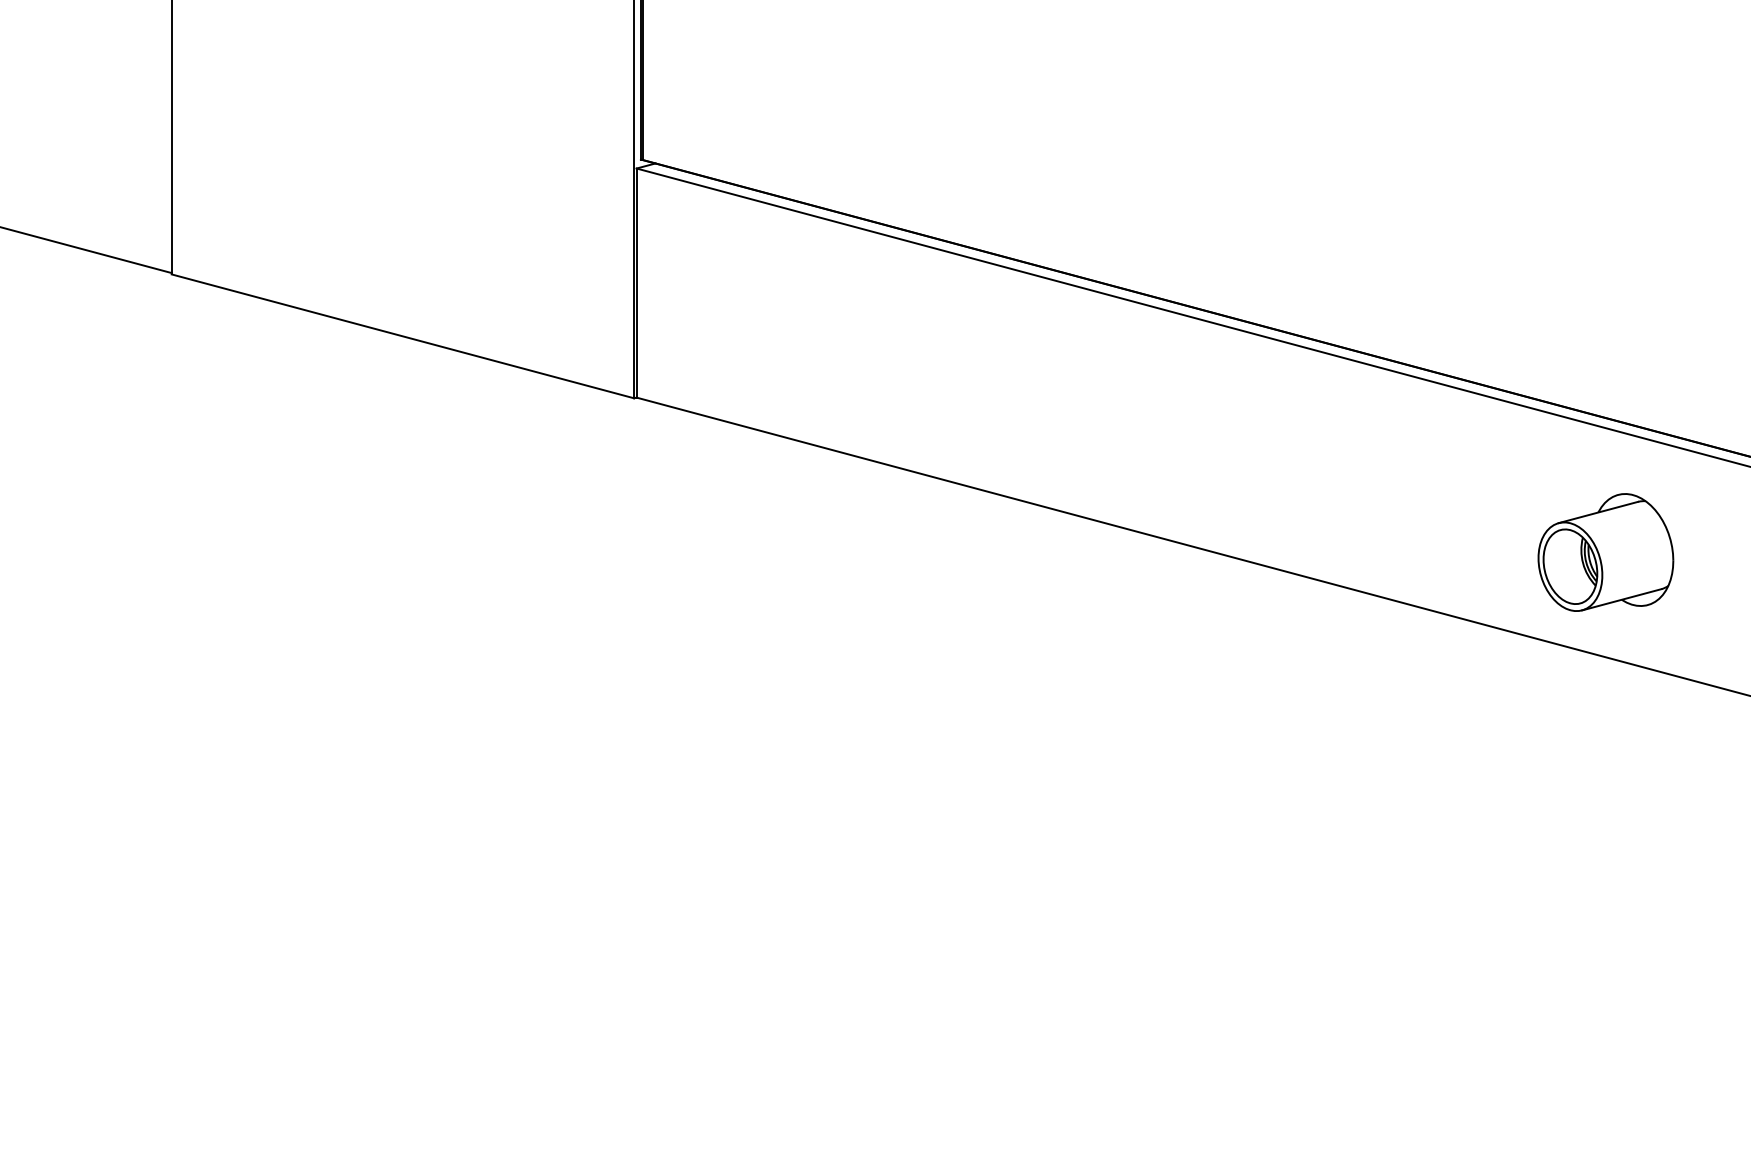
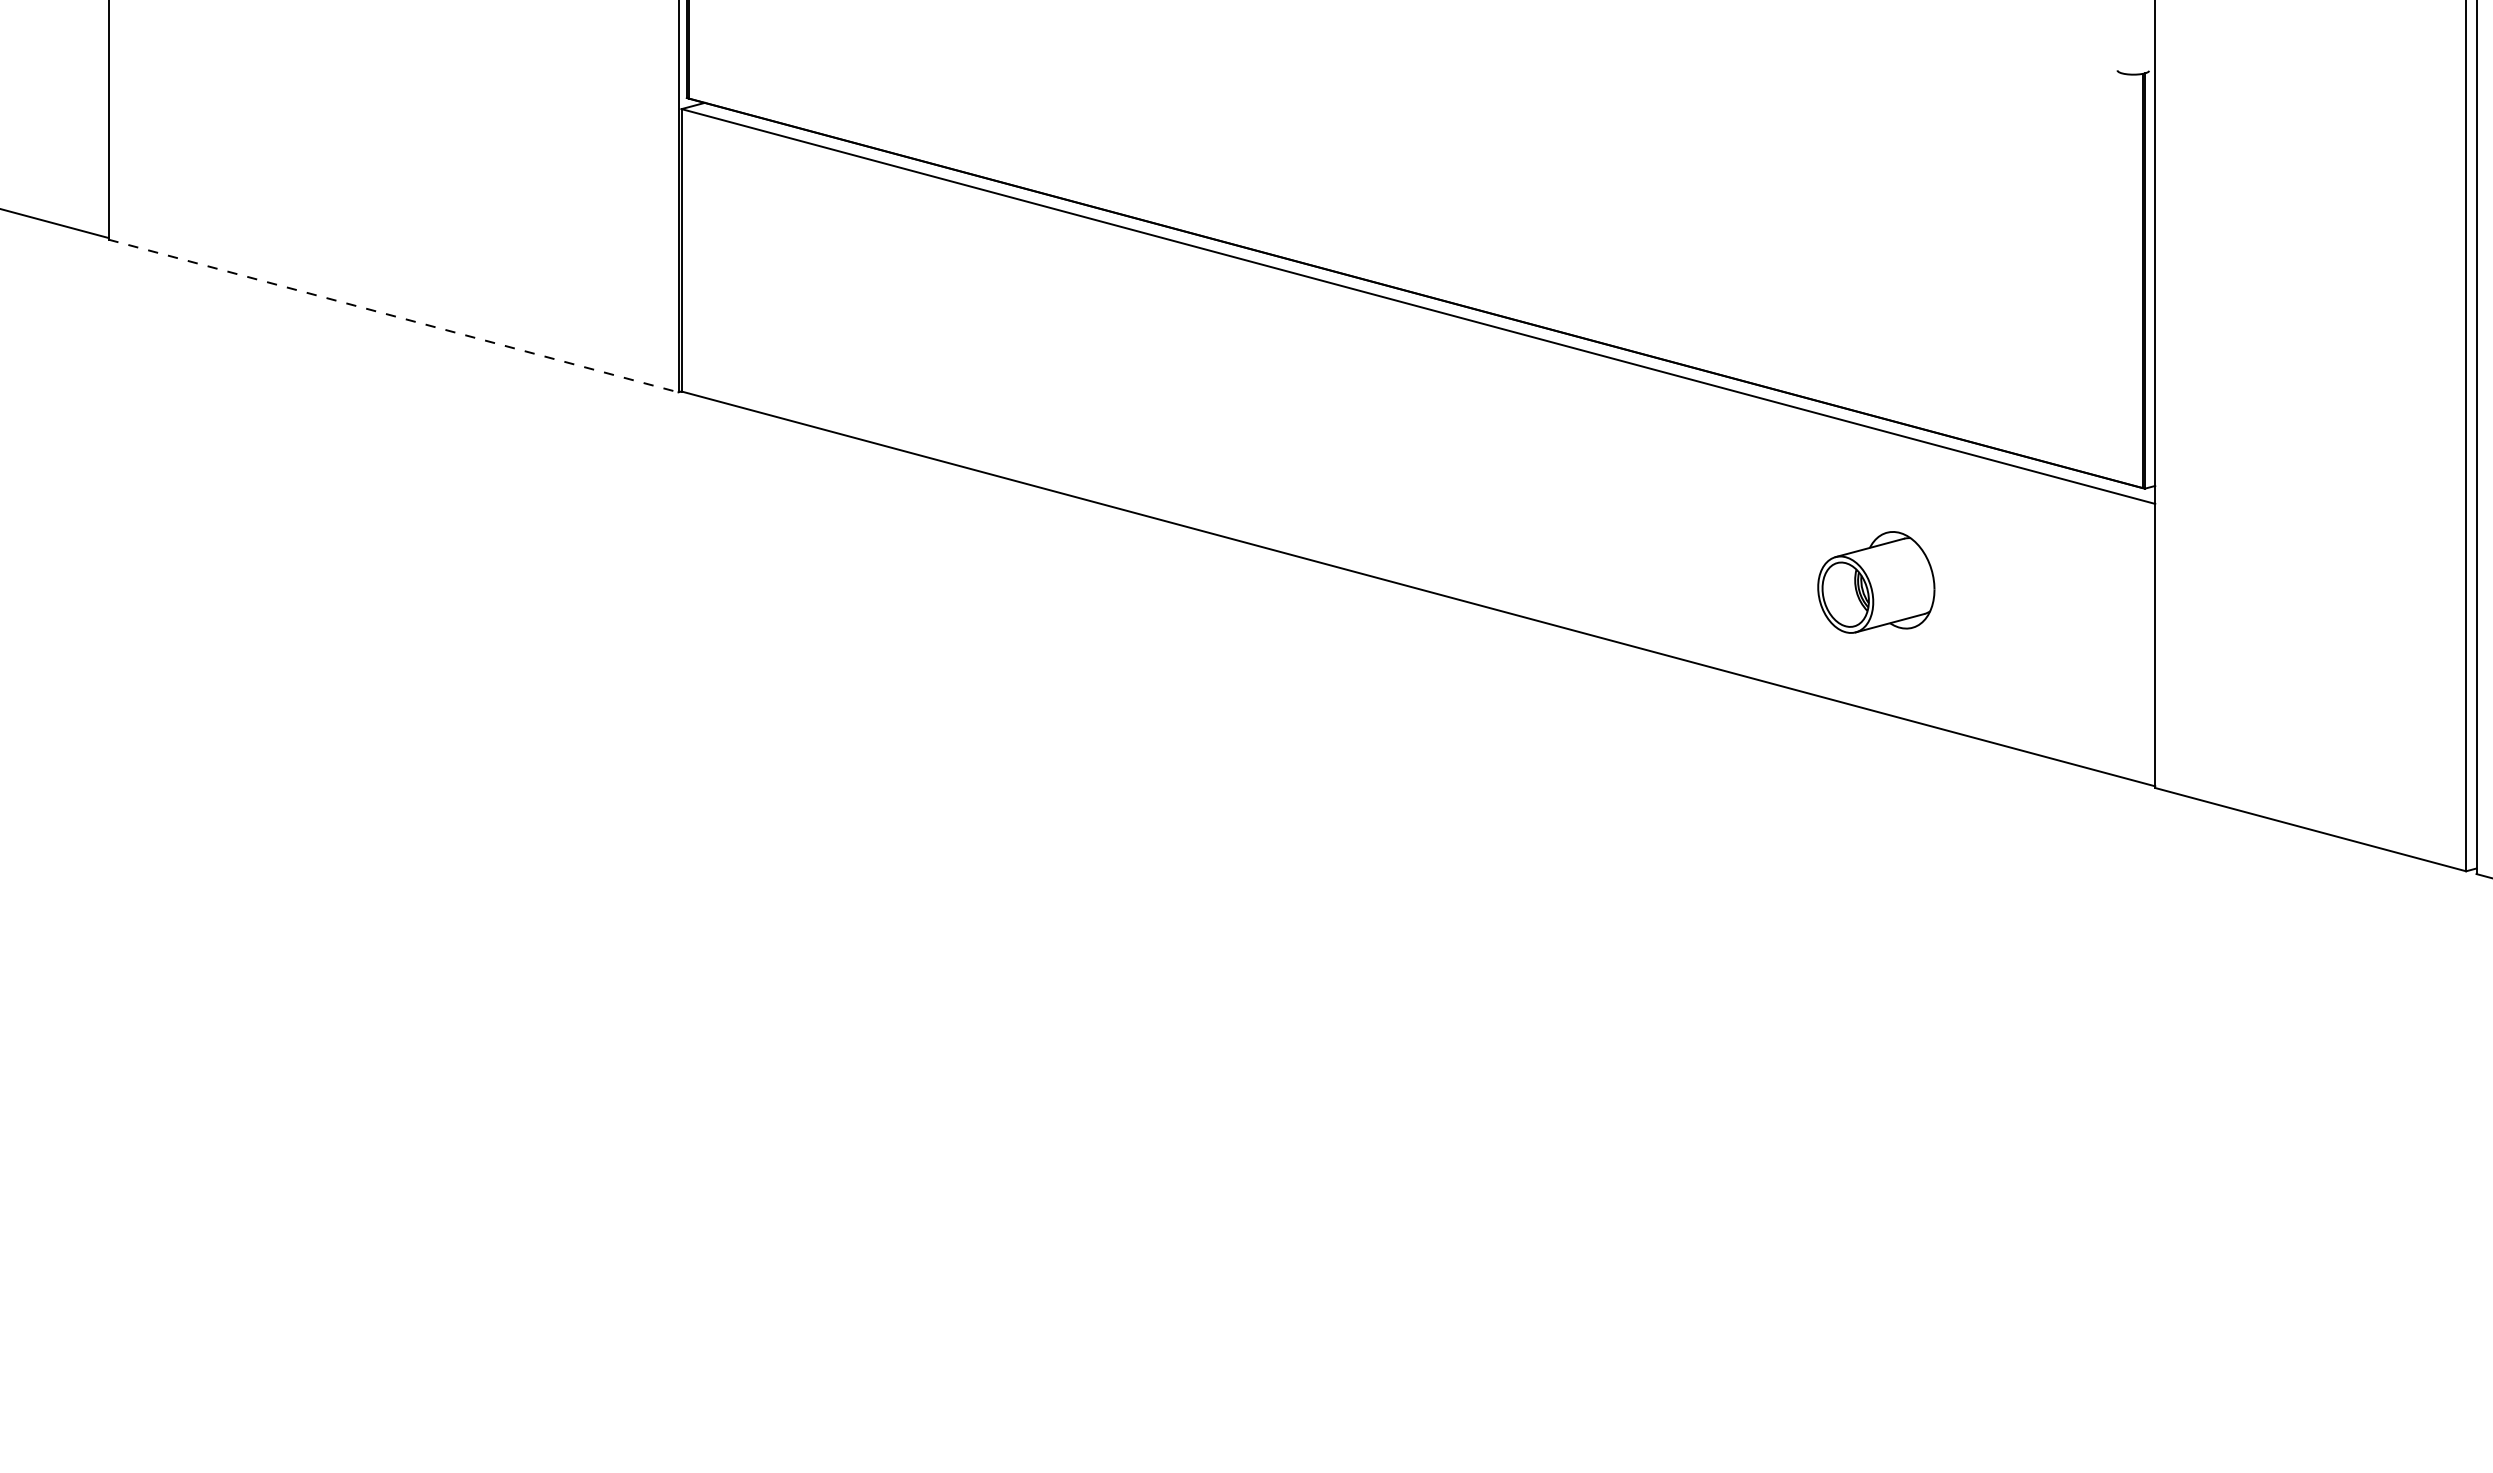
line: (402, 336) -> (393, 316), solid -> dashed
part: (1606, 552) -> (1876, 582), size x0.7

